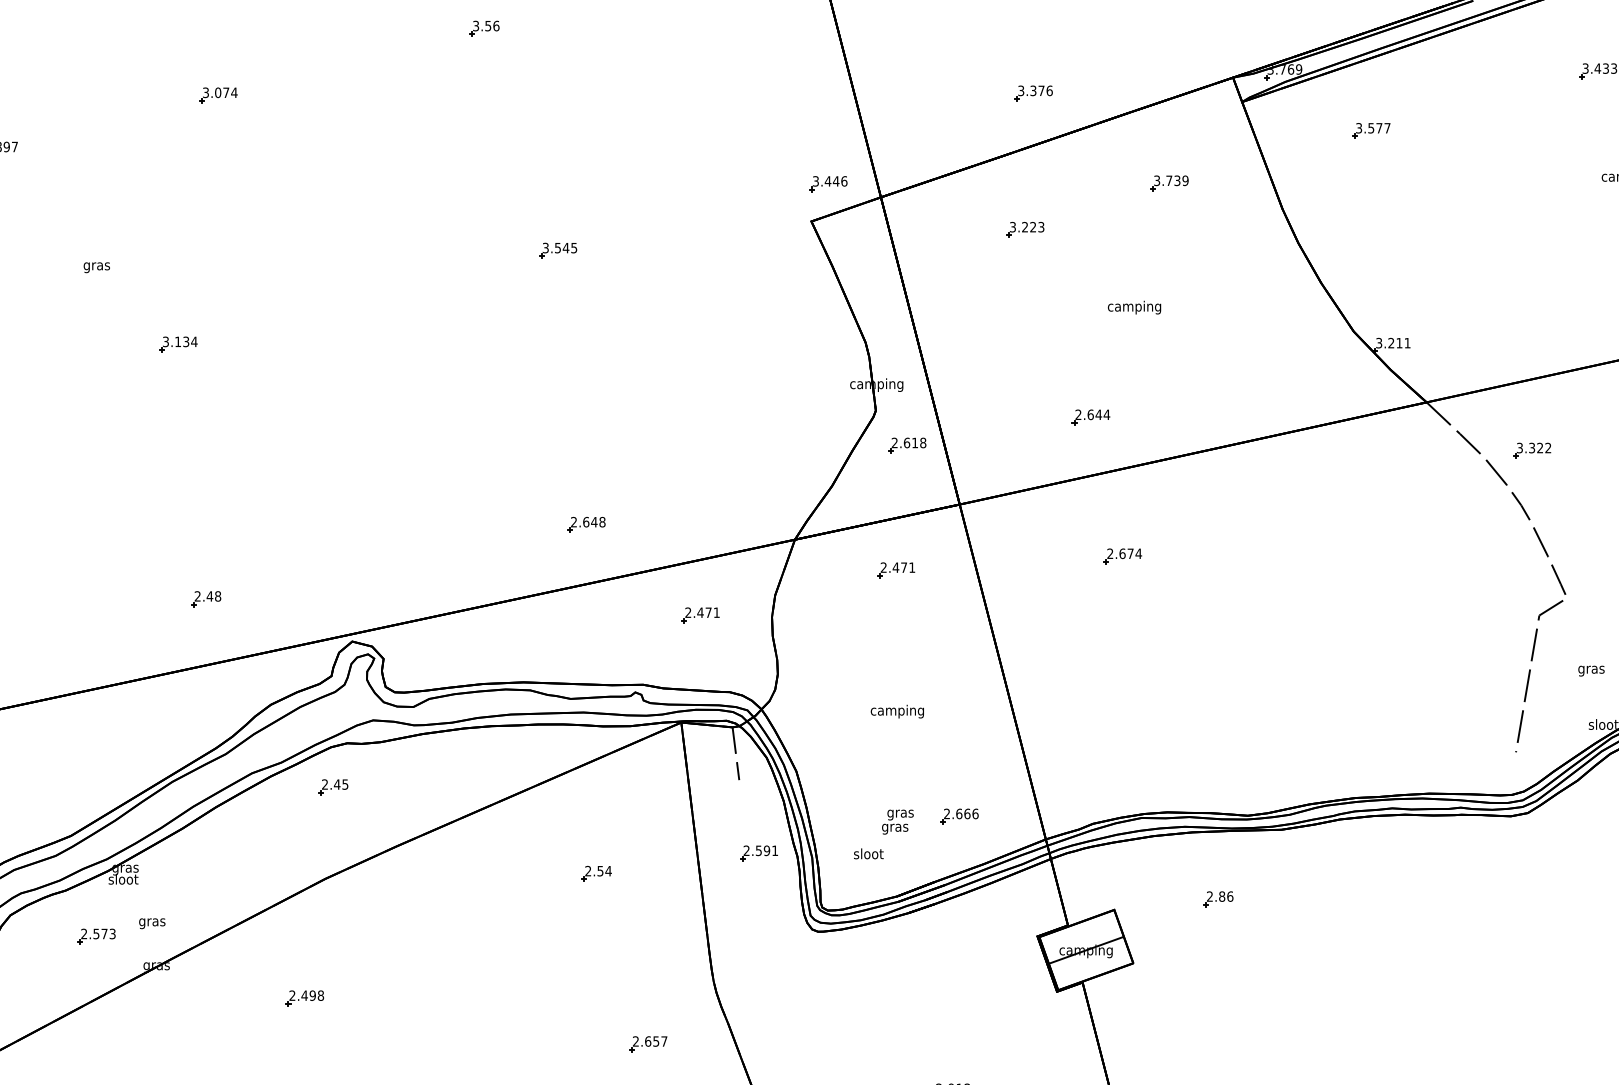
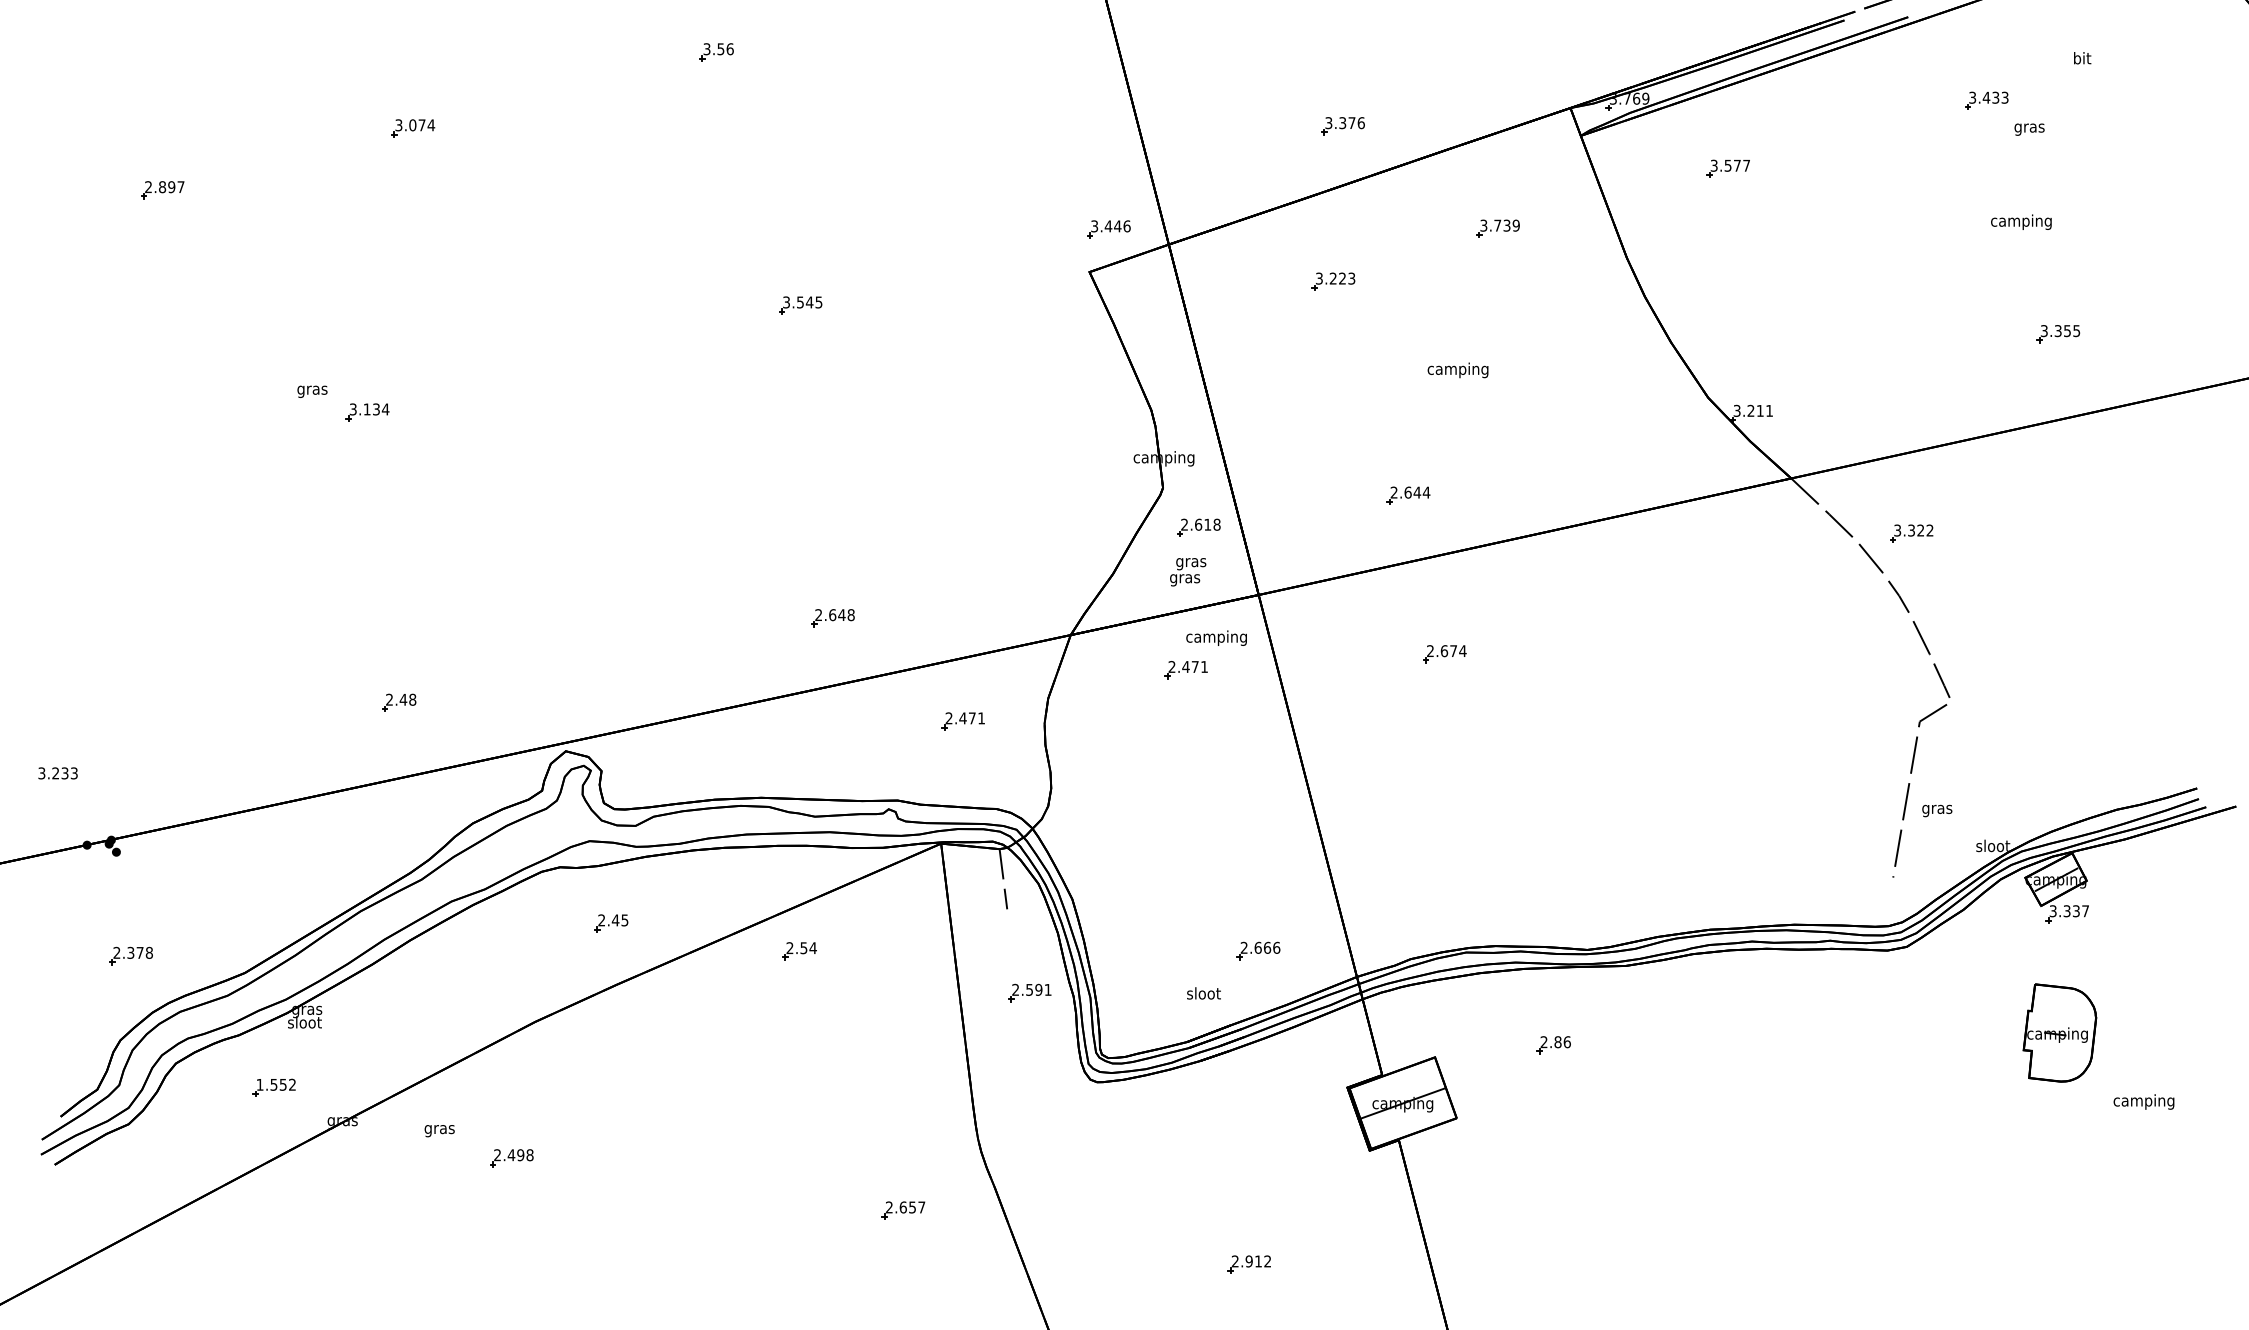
text: (96, 267) -> (312, 391), moved
text: (1591, 670) -> (1937, 810), moved
text: (897, 711) -> (1216, 637), moved
part: (333, 787) -> (611, 923), moved
text: (898, 822) -> (1188, 572), moved
text: (868, 853) -> (1203, 993), moved
part: (596, 874) -> (799, 951), moved
text: (152, 924) -> (439, 1131), moved
text: (97, 933) -> (275, 1084), 2.573 -> 1.552

